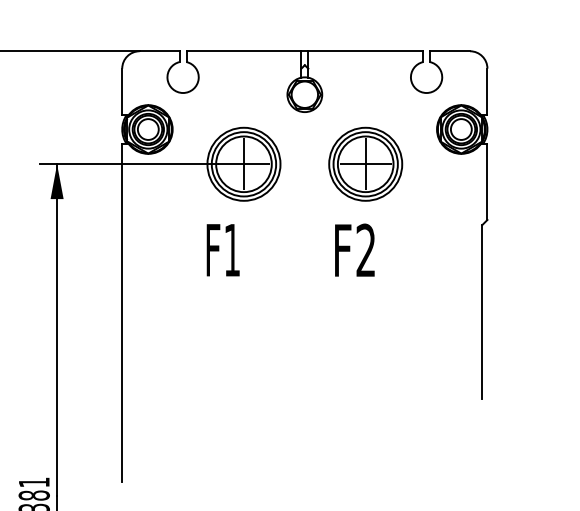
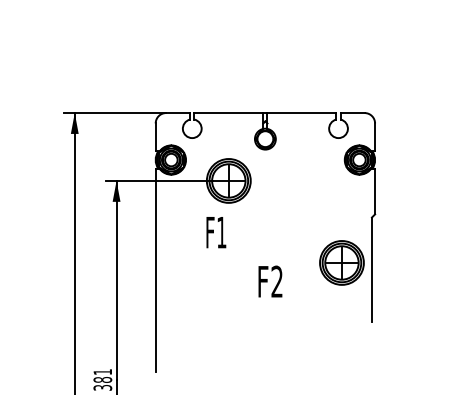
part: (364, 163) -> (341, 262), moved
text: (354, 250) -> (270, 281), moved

